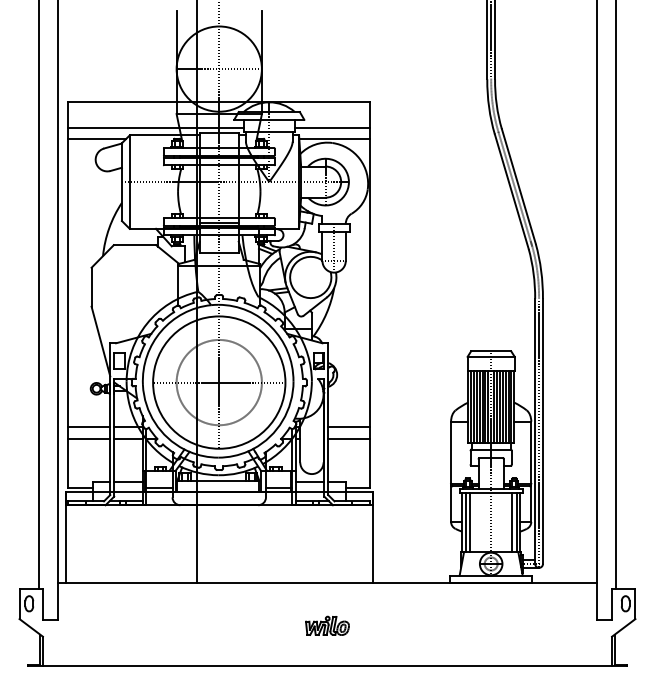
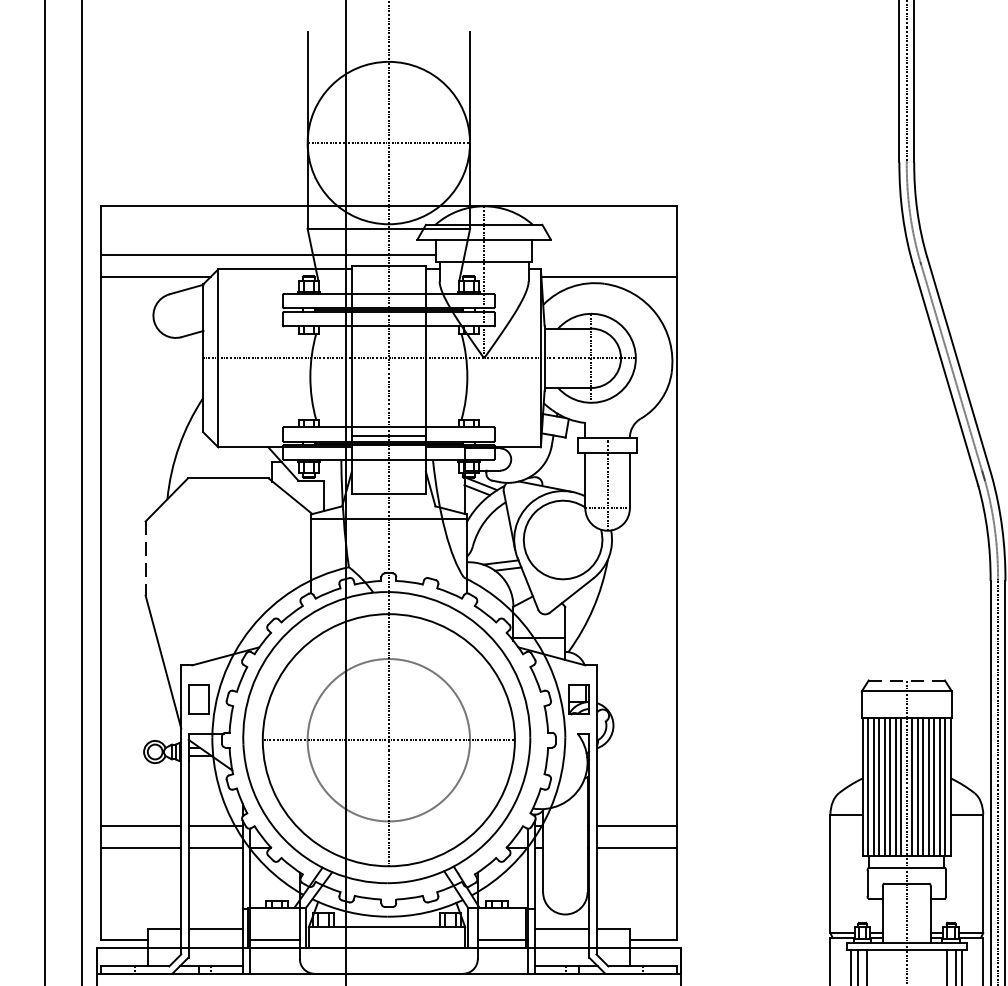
line: (332, 127) -> (604, 254), removed
line: (91, 287) -> (145, 559), solid -> dashed
line: (490, 351) -> (905, 680), solid -> dashed

